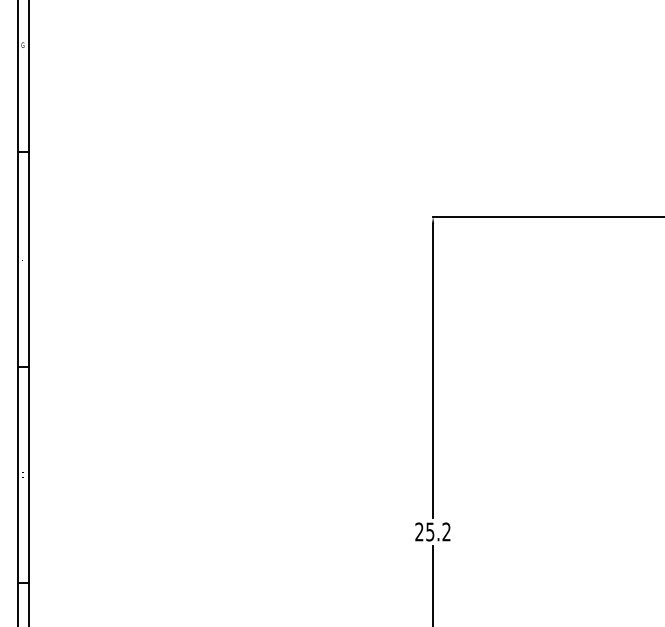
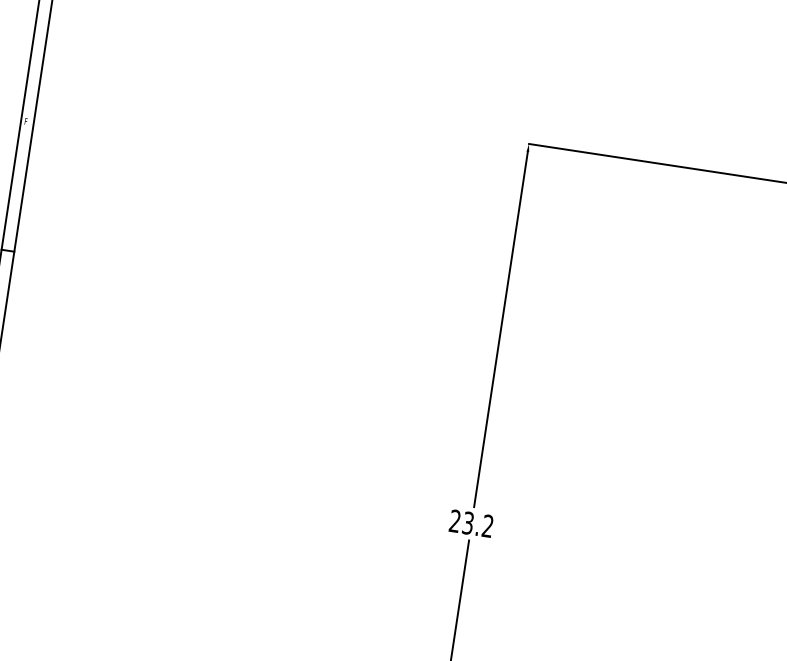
text: (430, 531) -> (468, 522), 25.2 -> 23.2

